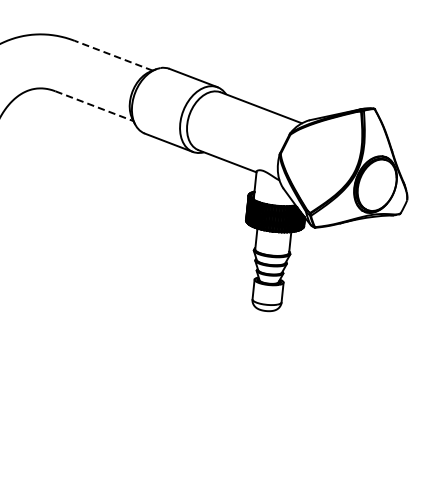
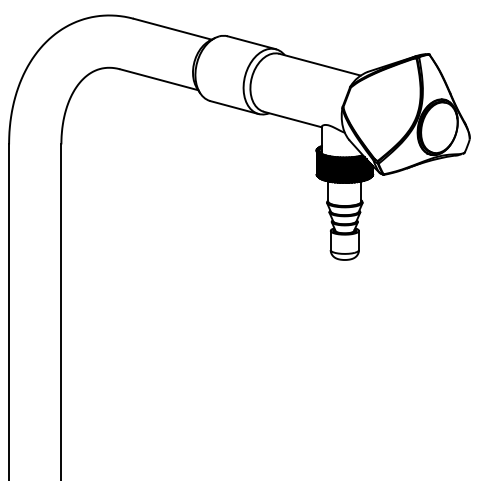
line: (113, 55) -> (172, 29), dashed -> solid
line: (94, 105) -> (159, 79), dashed -> solid

